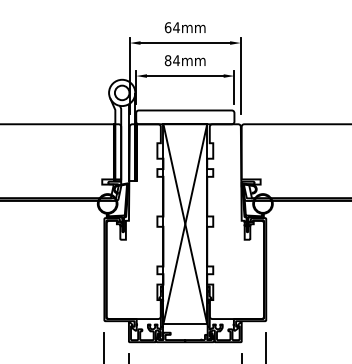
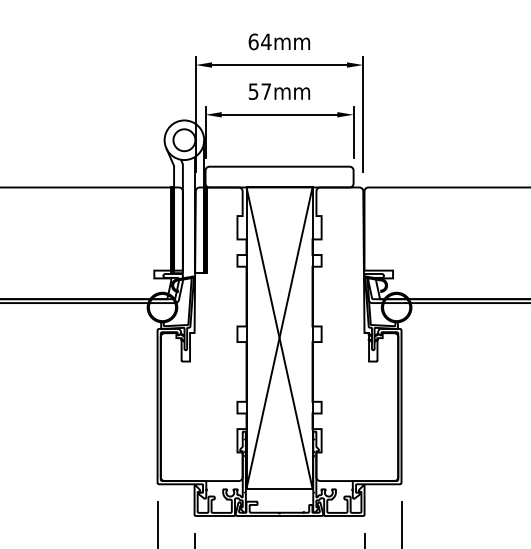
text: (171, 60) -> (258, 91), 84mm -> 57mm

